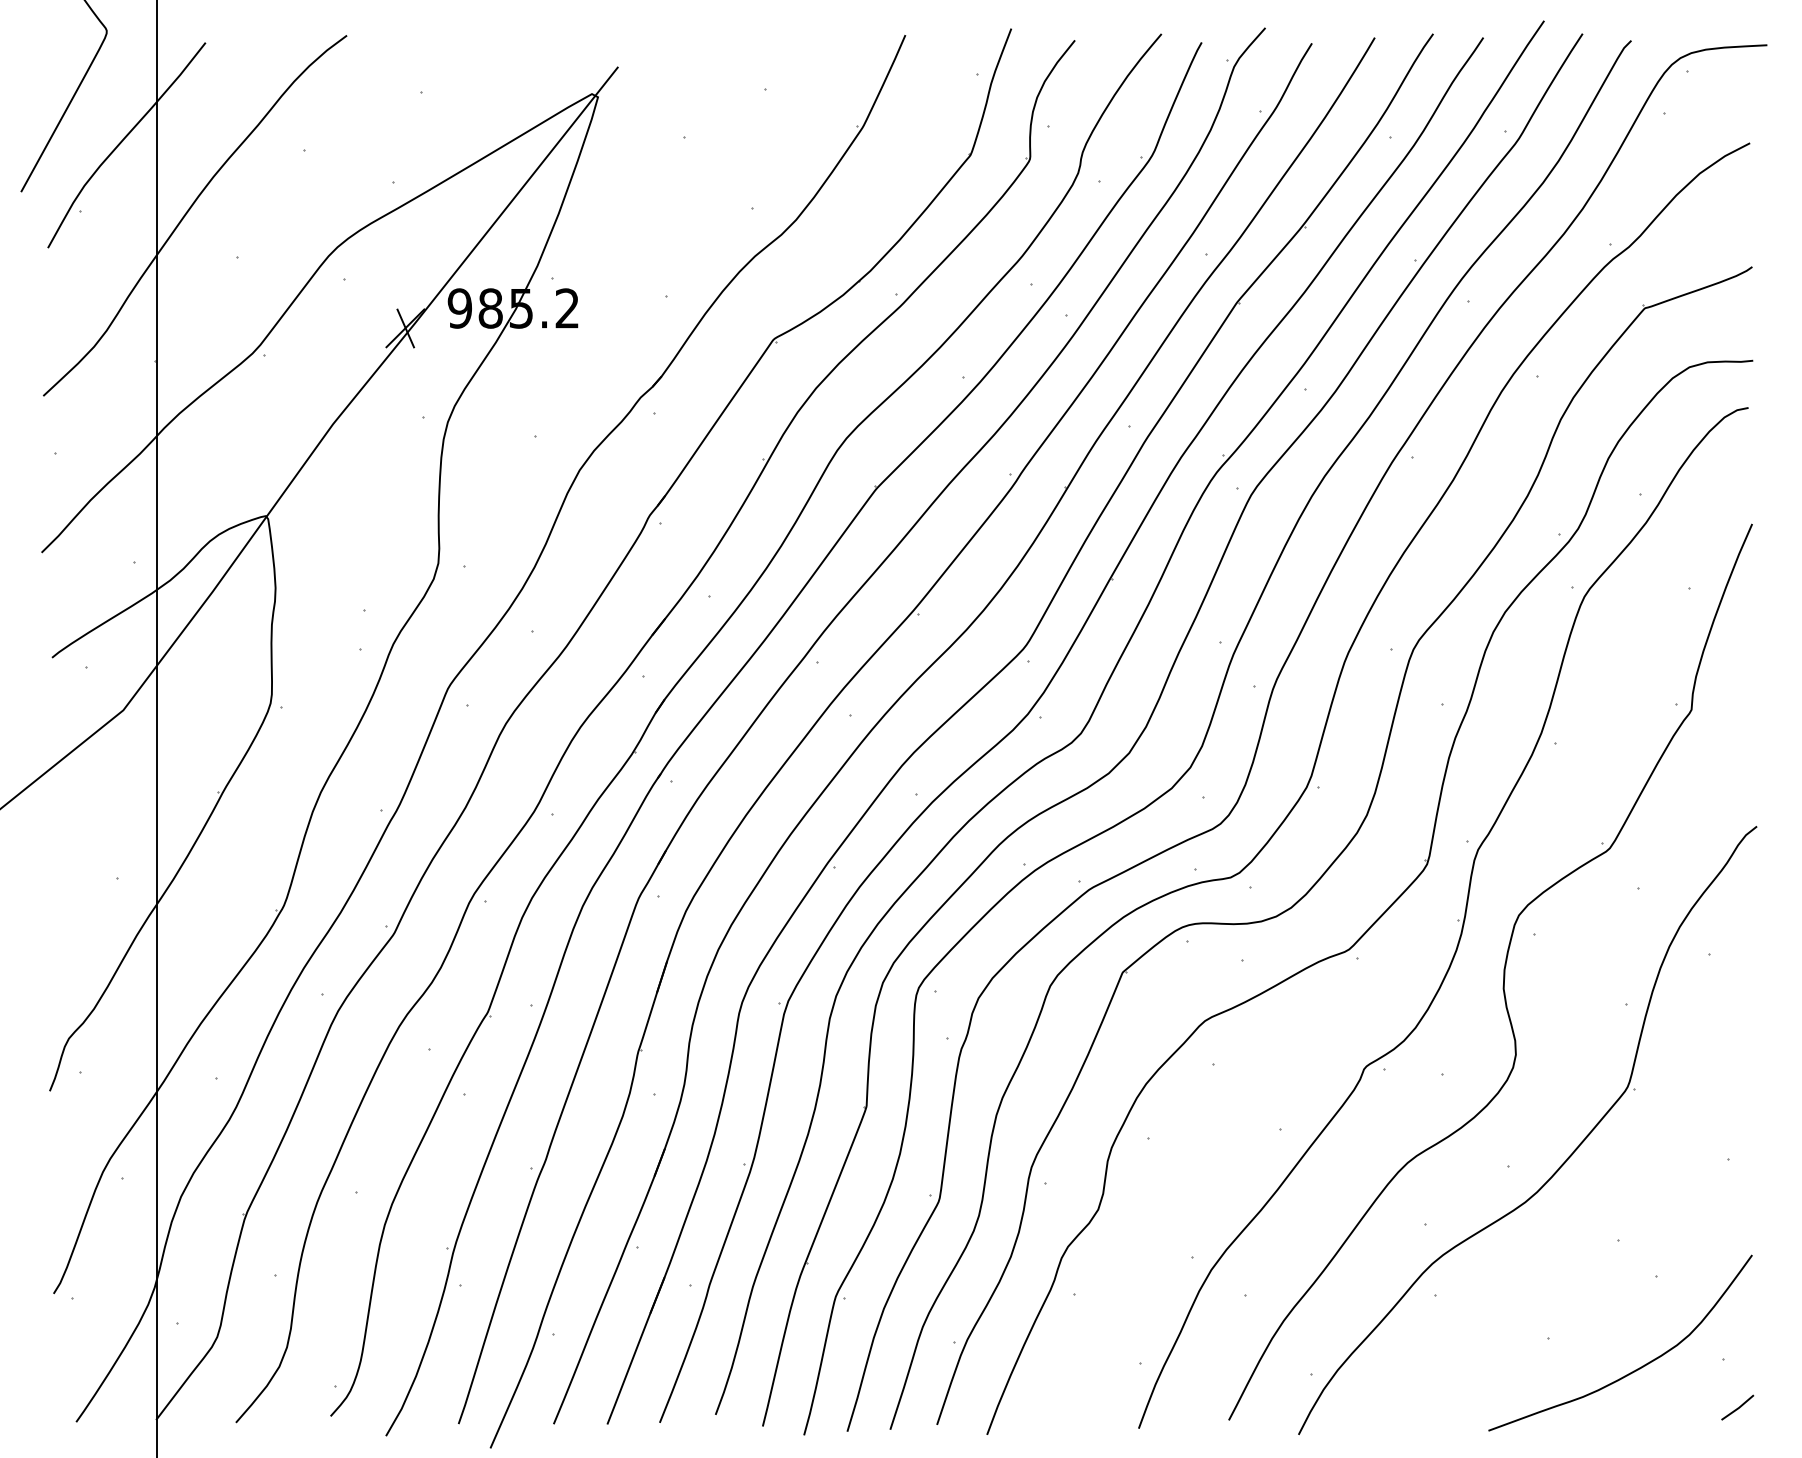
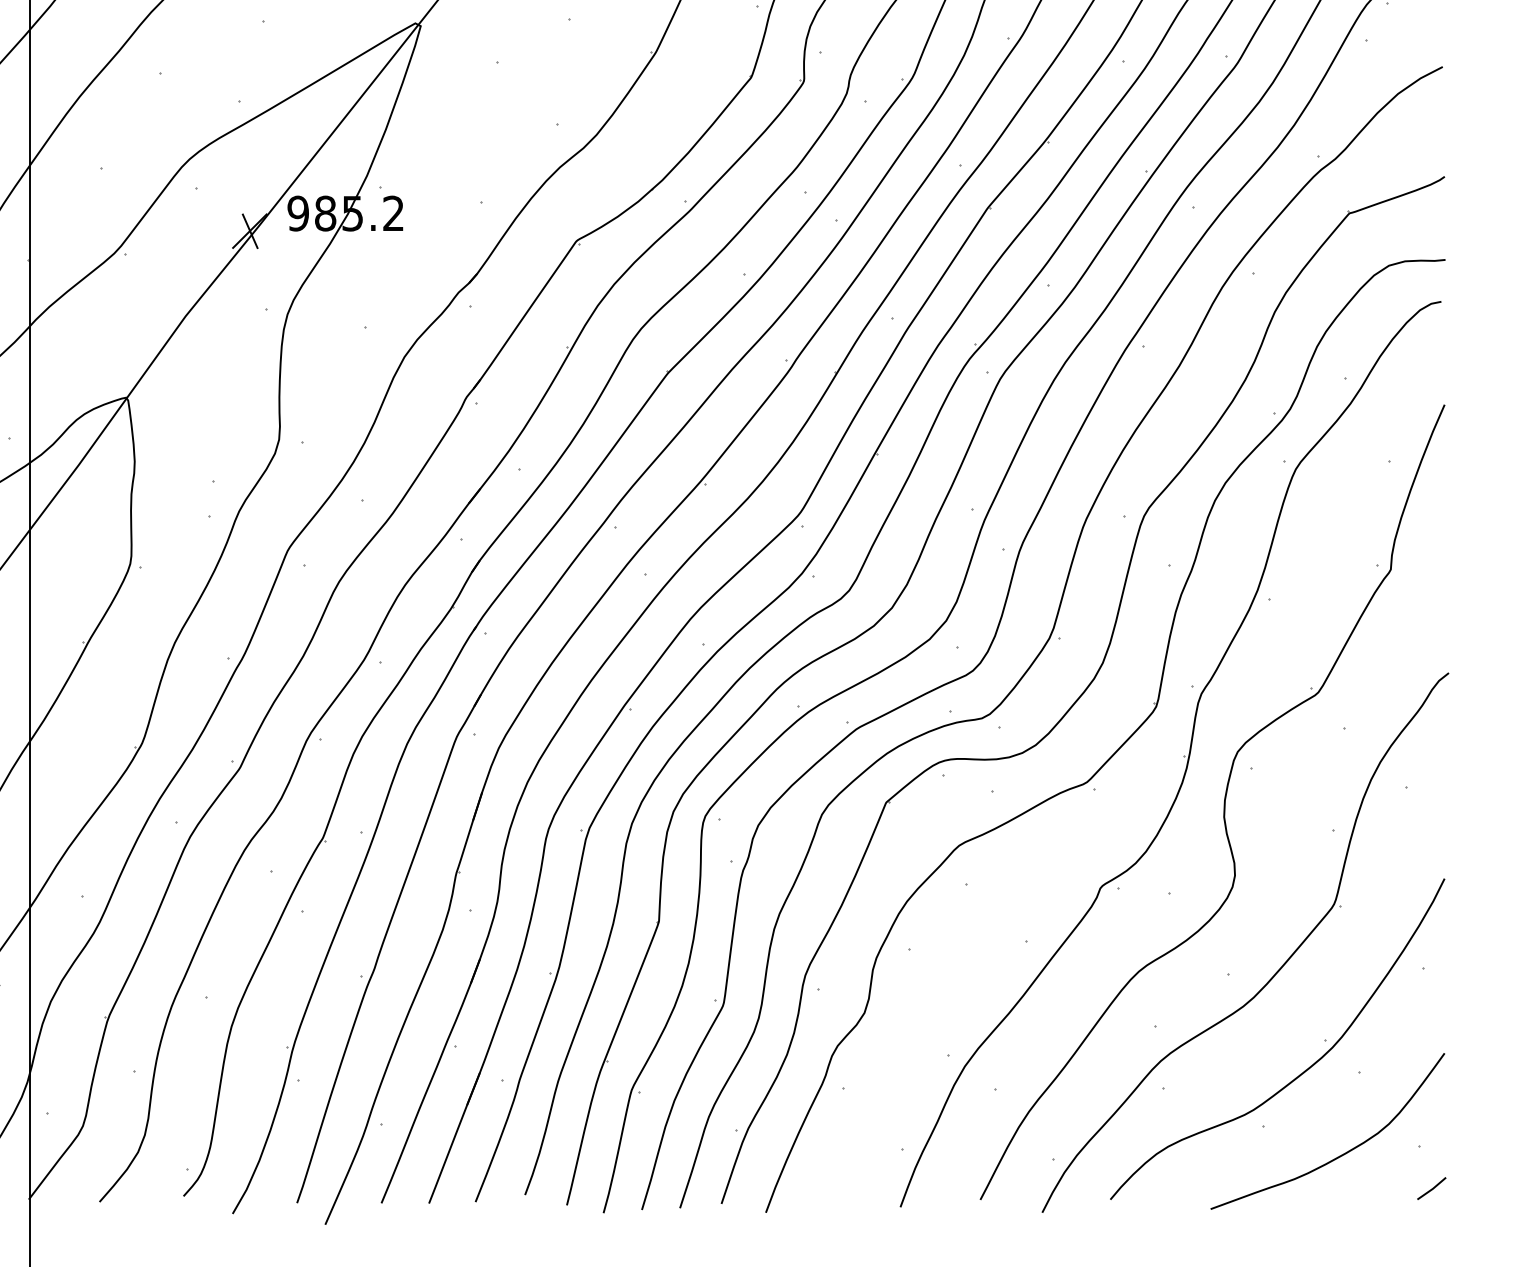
curve: (1590, 1277) -> (1301, 1073), added

